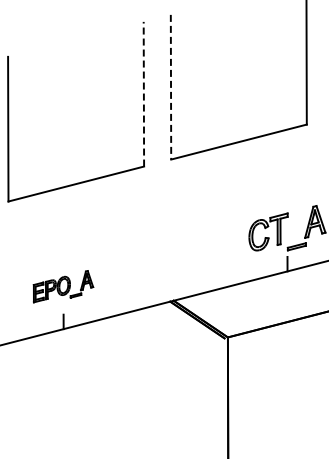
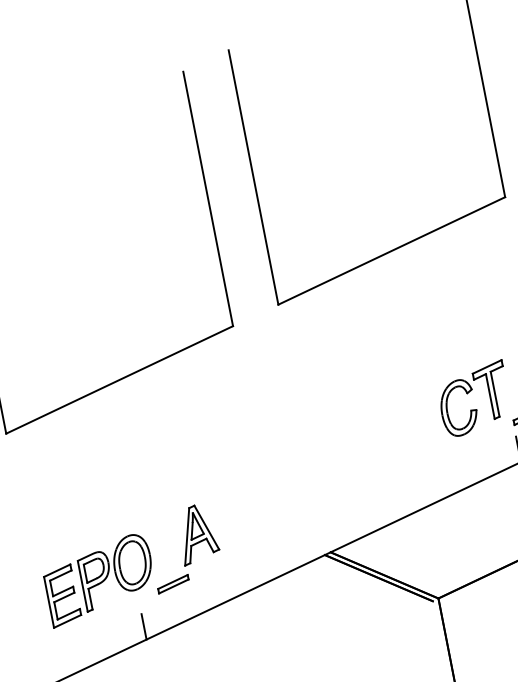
line: (171, 87) -> (254, 177), dashed -> solid
line: (143, 93) -> (207, 197), dashed -> solid
part: (63, 286) -> (131, 564), size x1.67

